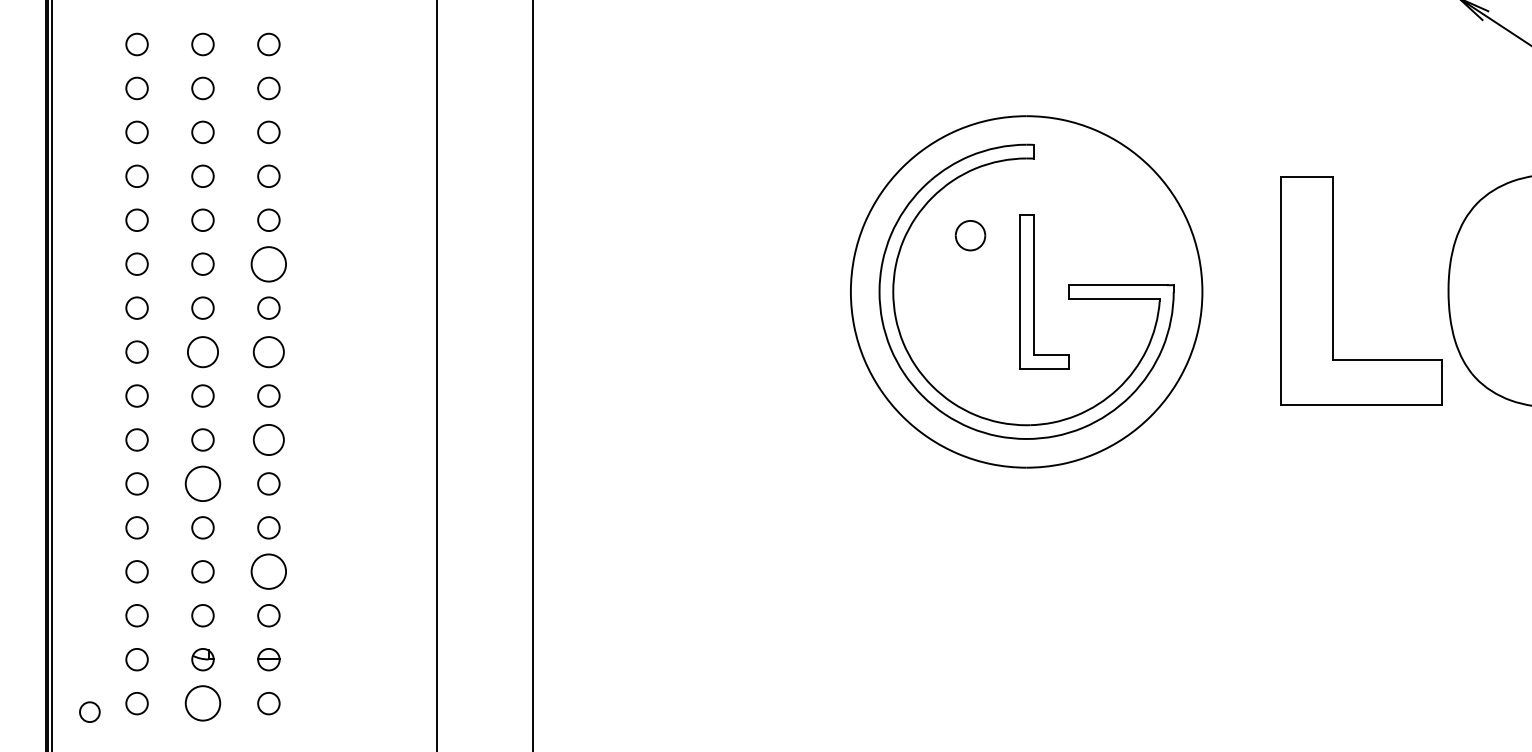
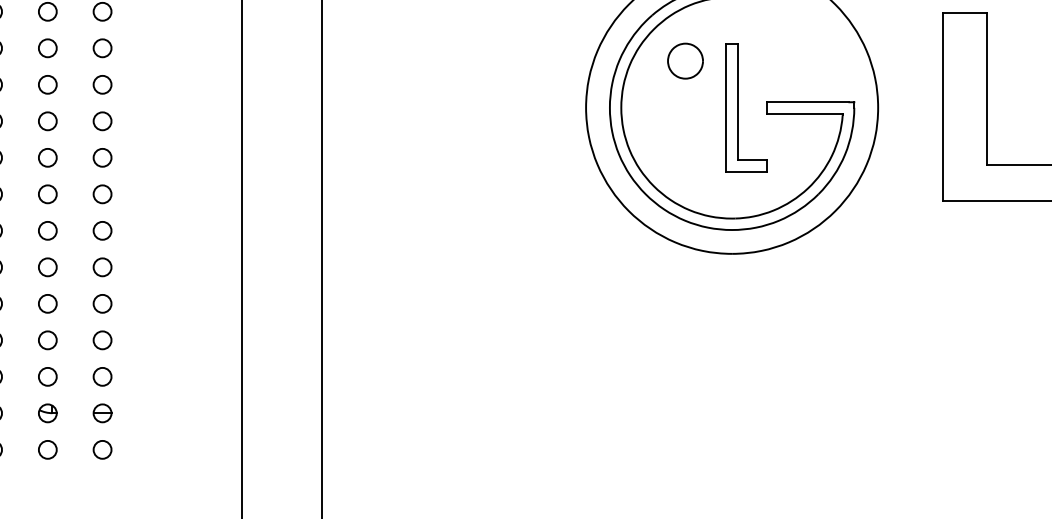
part: (970, 235) -> (685, 60), size x1.43
circle: (268, 263) -> (102, 84), size x0.62
circle: (202, 351) -> (47, 157), size x0.71
circle: (268, 351) -> (102, 157), size x0.71
circle: (268, 439) -> (102, 230), size x0.71
circle: (202, 483) -> (47, 266), size x0.62
circle: (268, 571) -> (102, 340), size x0.62
circle: (202, 703) -> (47, 449), size x0.62

